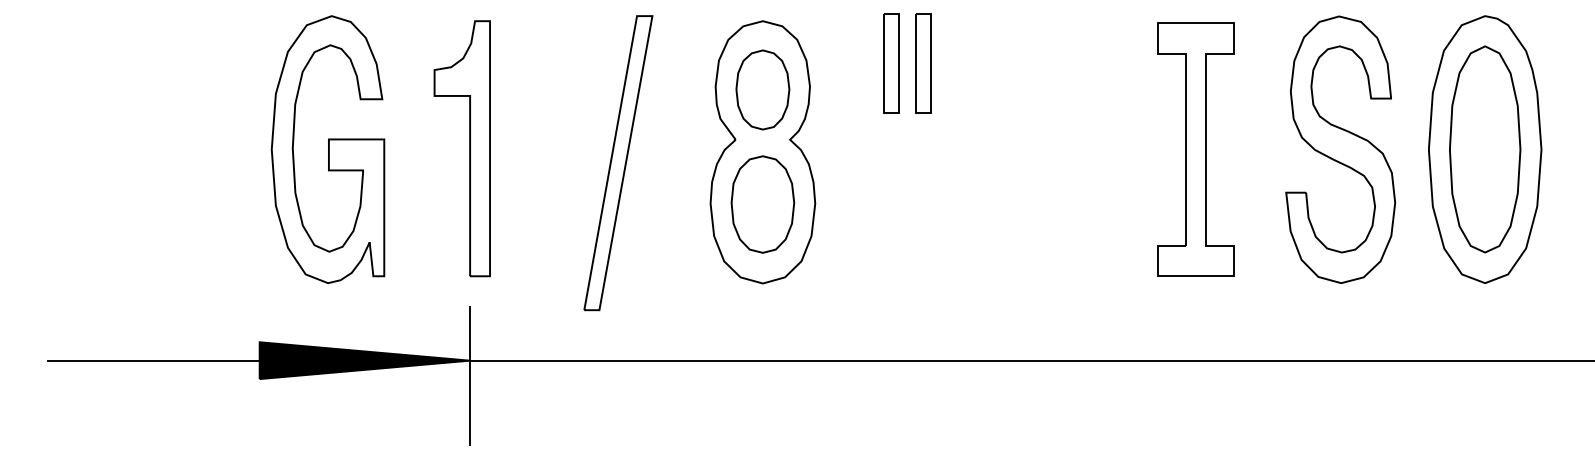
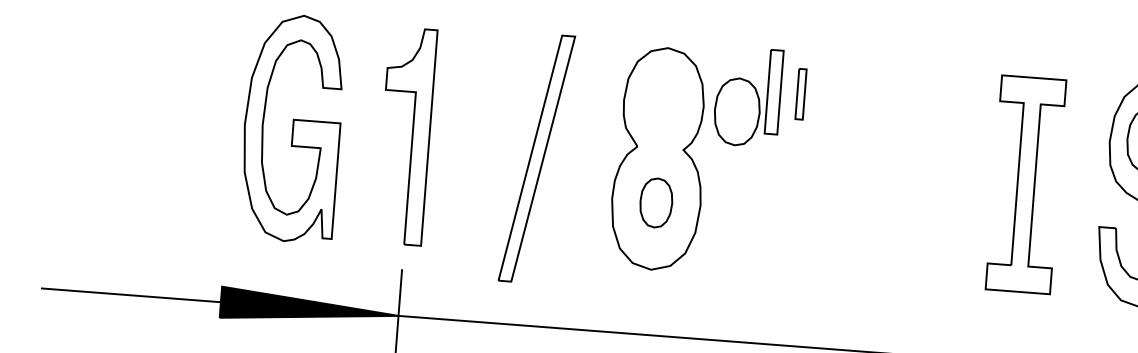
part: (923, 63) -> (801, 94), size x0.6
part: (762, 89) -> (736, 111), moved
part: (762, 204) -> (655, 202), size x0.6

